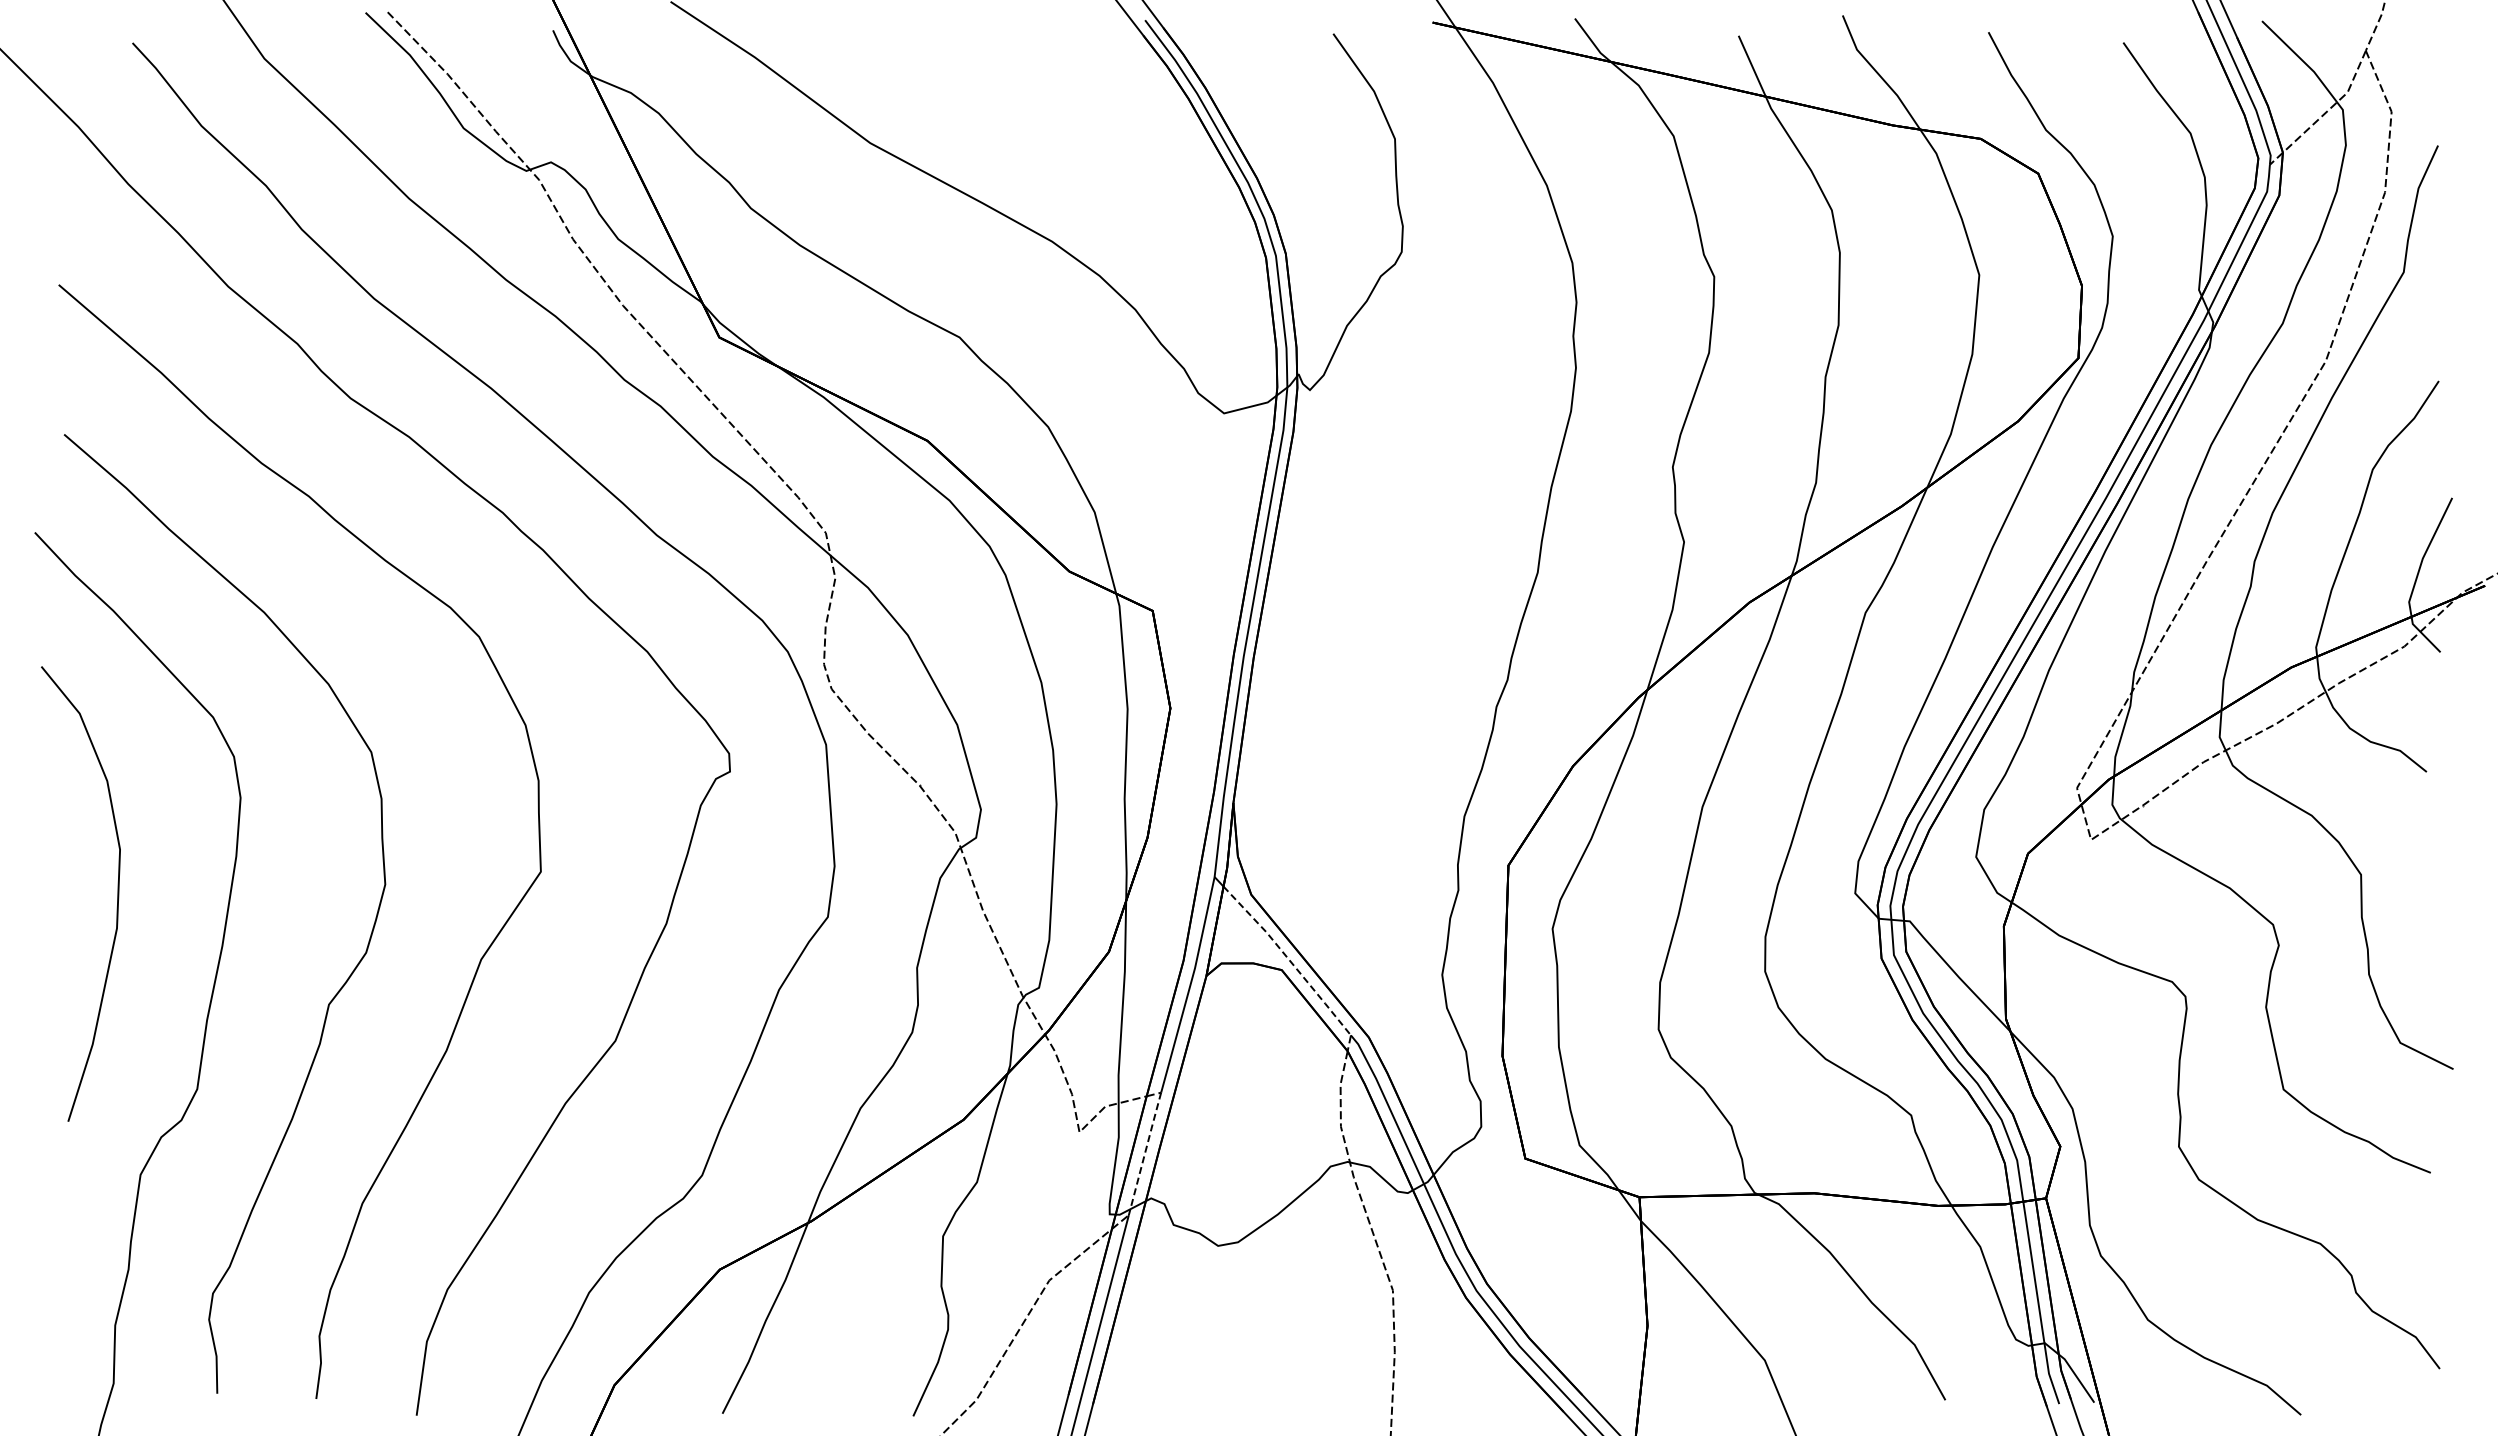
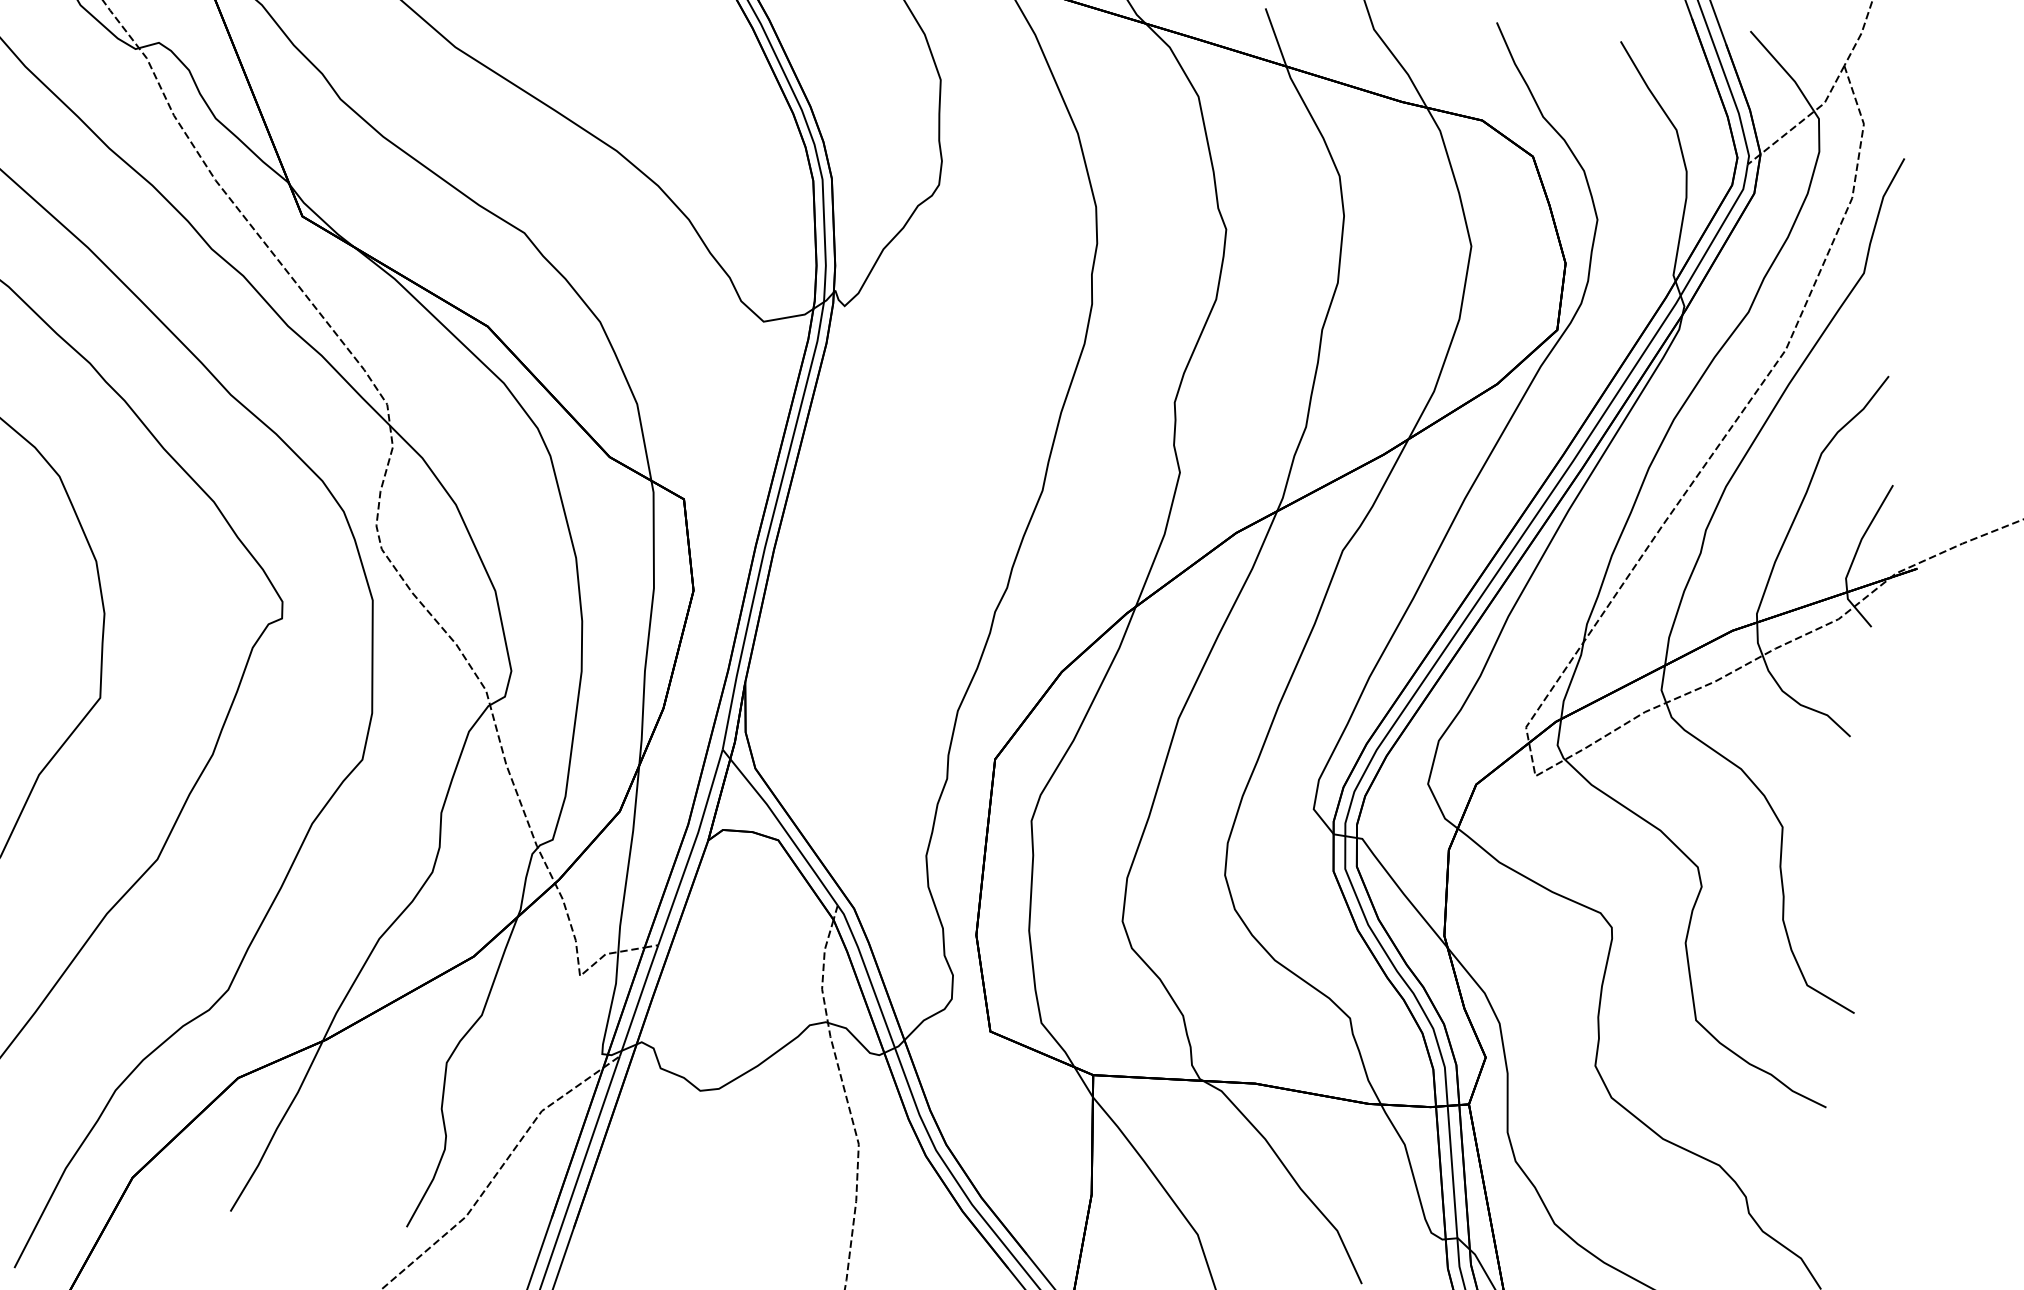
line: (1289, 960) -> (786, 831), dashed -> solid
line: (1145, 1153) -> (639, 1000), dashed -> solid

